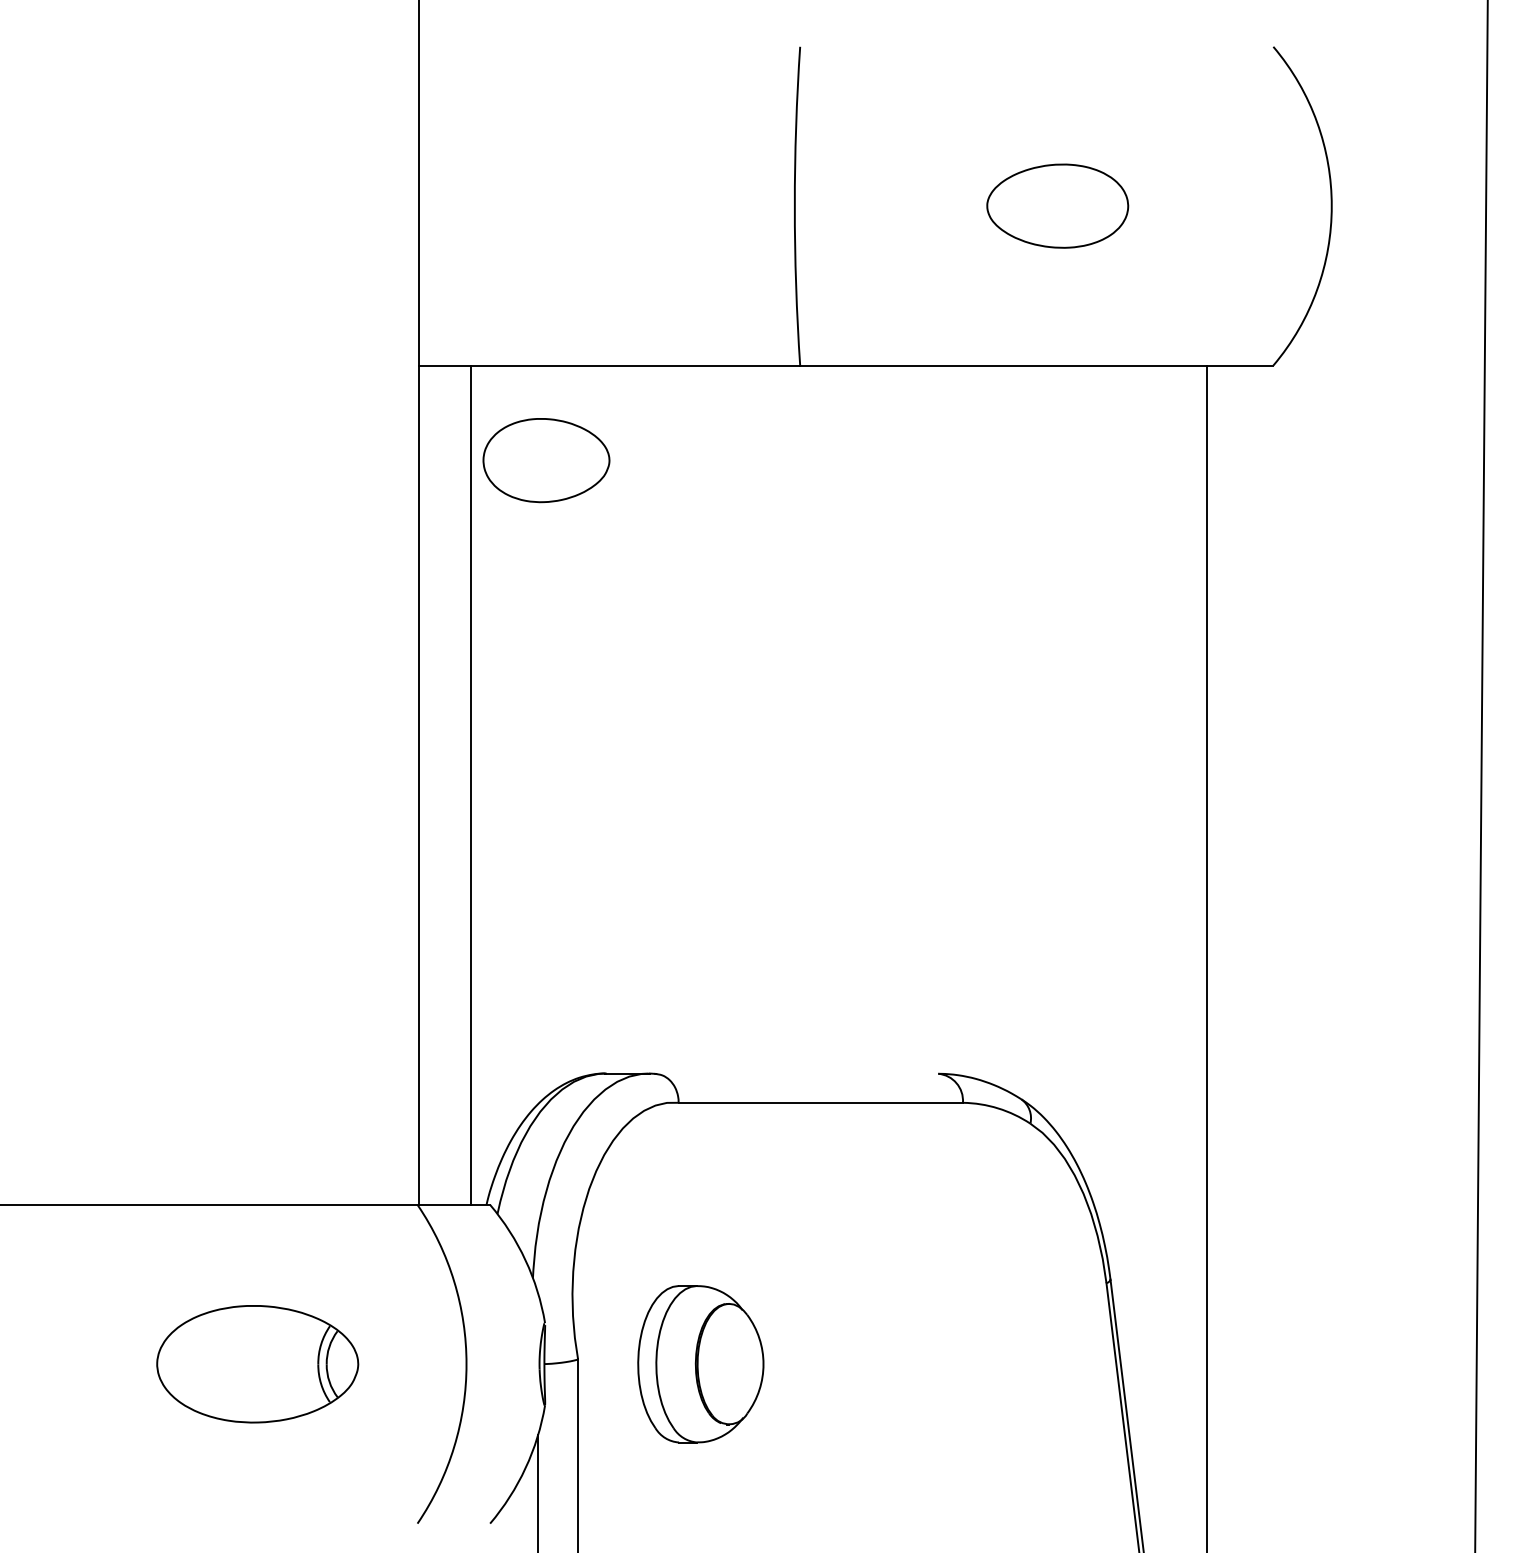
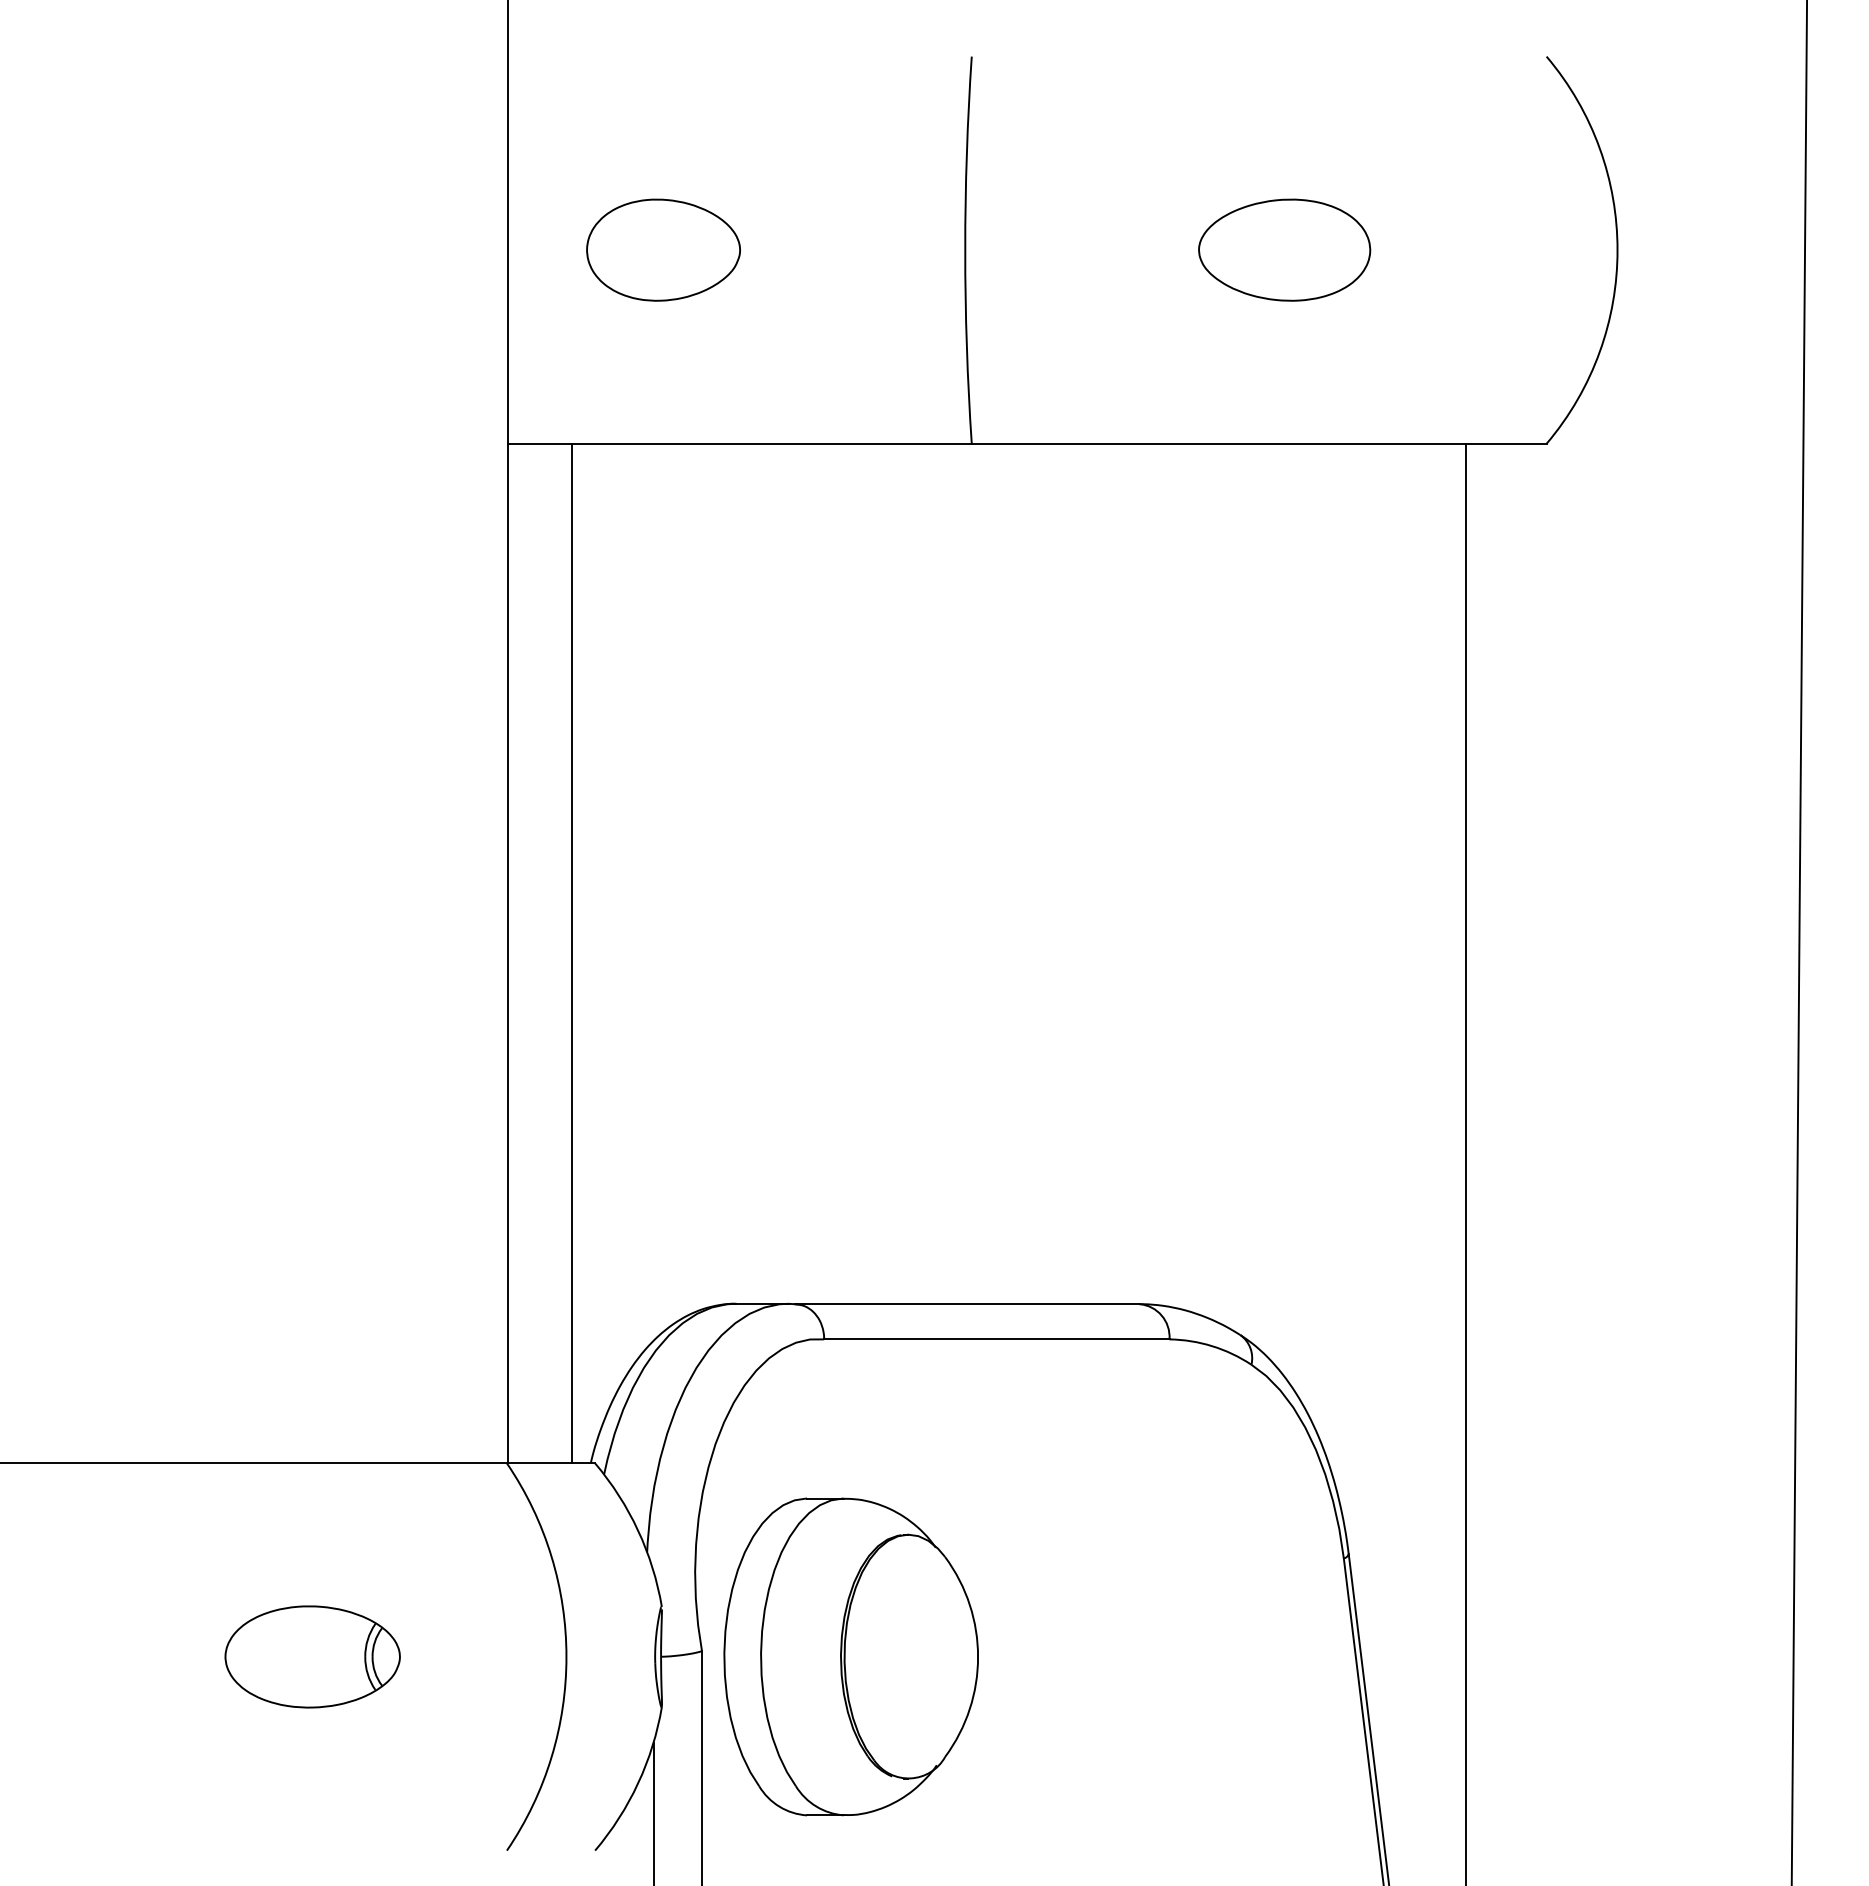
part: (546, 459) -> (663, 249), moved
line: (795, 1074) -> (966, 1304), added
part: (257, 1363) -> (312, 1656), size x0.71
part: (700, 1363) -> (850, 1656), size x1.67

